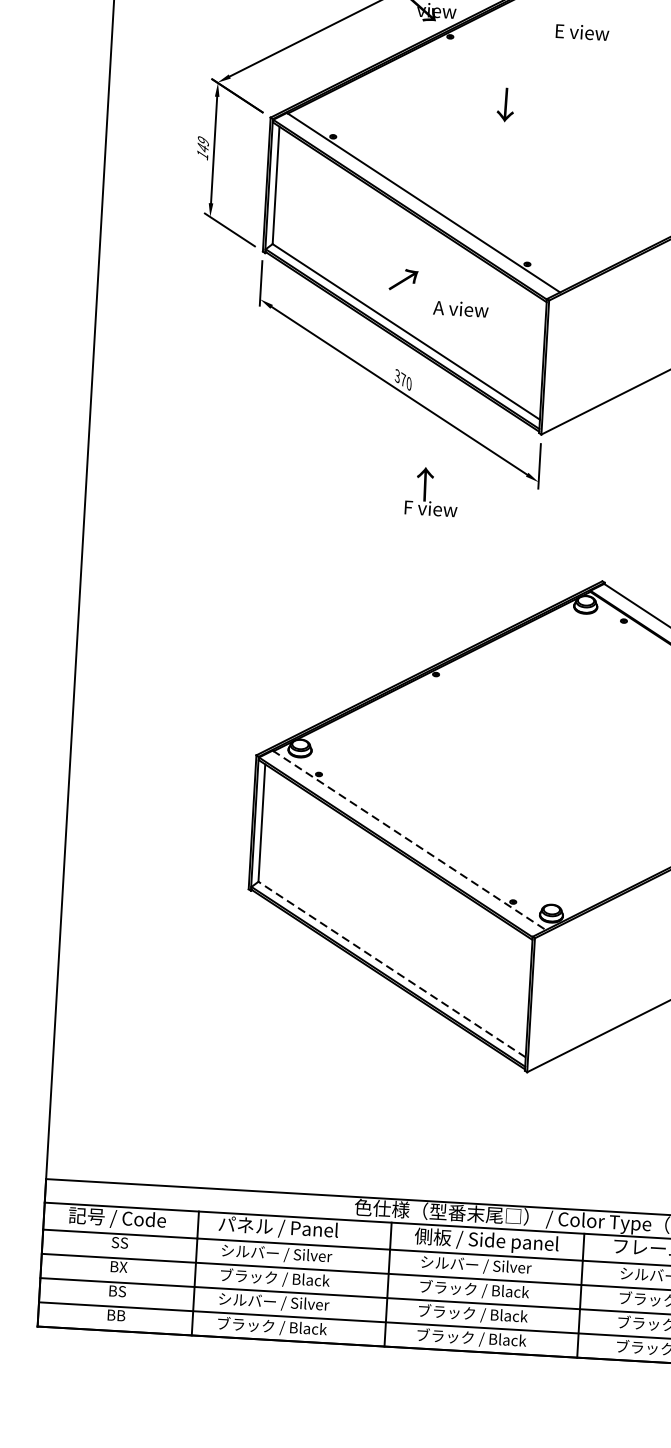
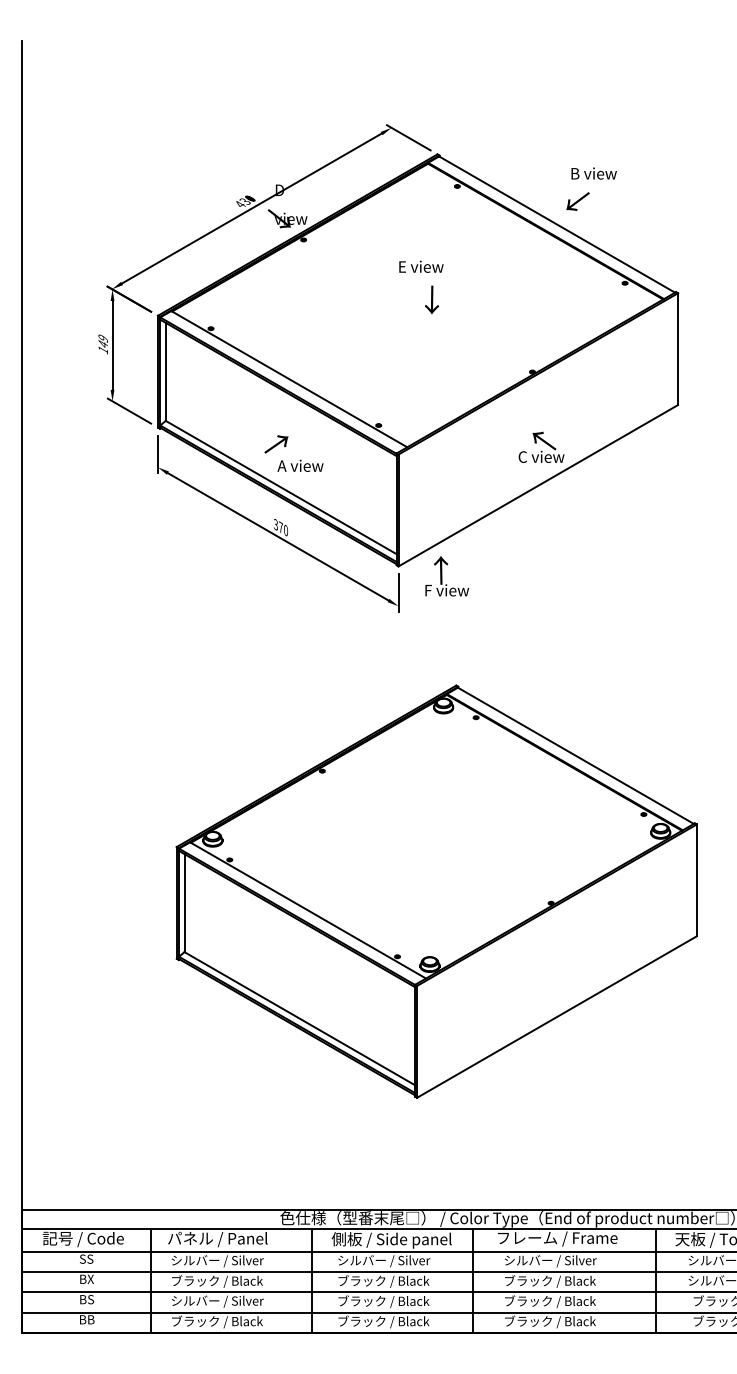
text: (582, 31) -> (421, 266), moved
text: (506, 104) -> (432, 299), moved
text: (460, 308) -> (300, 465), moved
text: (432, 492) -> (447, 576), moved
line: (409, 840) -> (308, 910), dashed -> solid
line: (391, 969) -> (299, 1018), dashed -> solid

